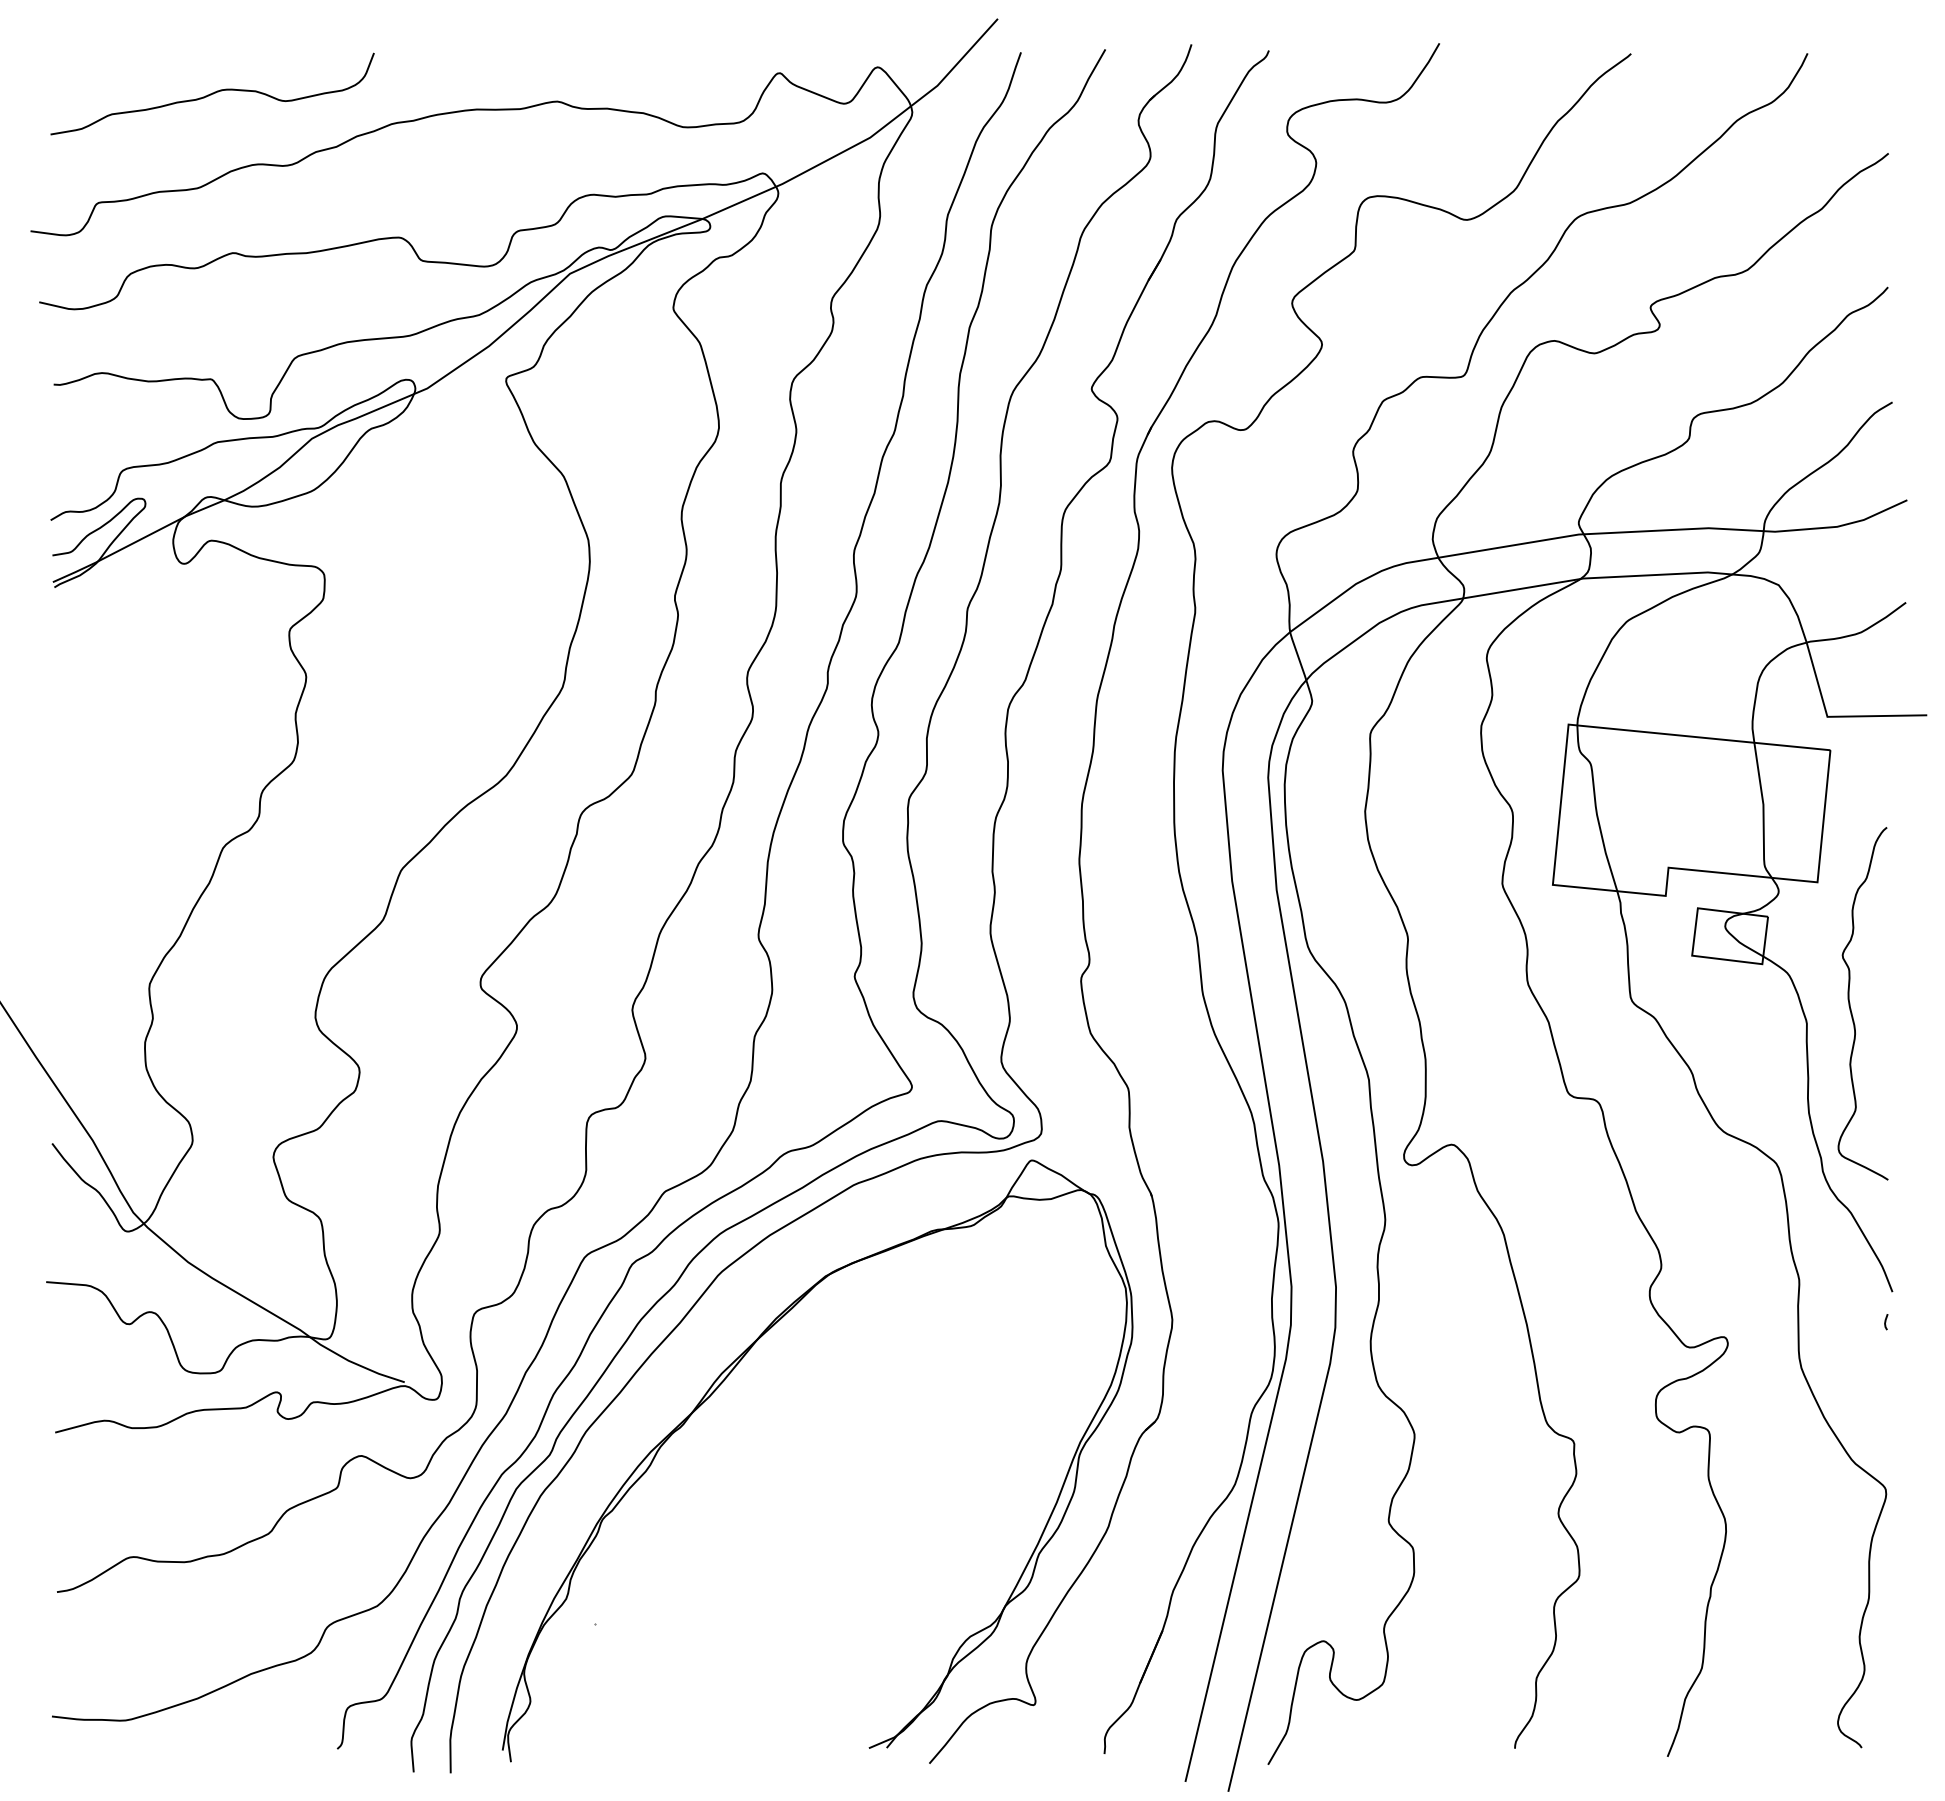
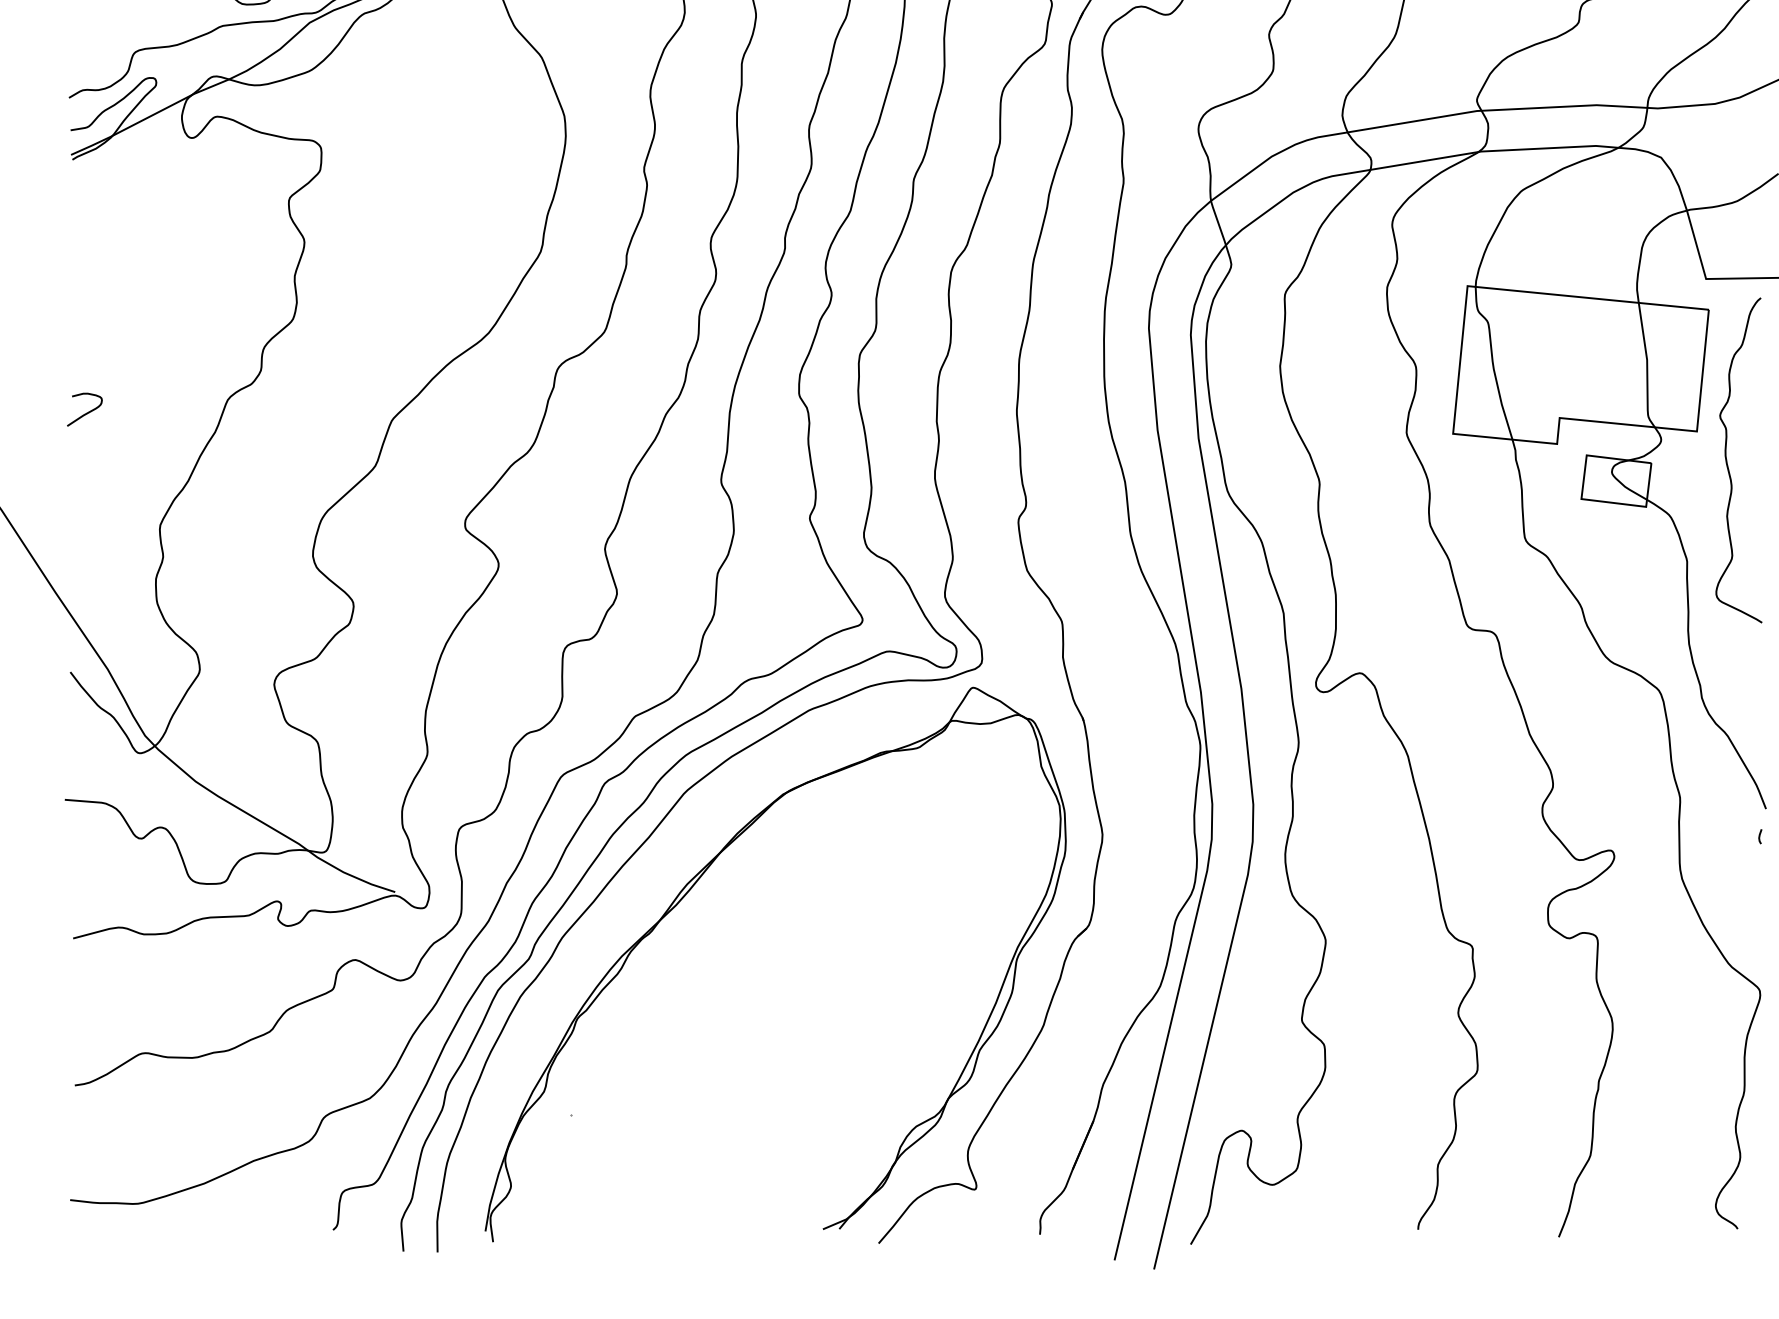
curve: (68, 862) -> (85, 413), added
curve: (1850, 1003) -> (1727, 460), moved

